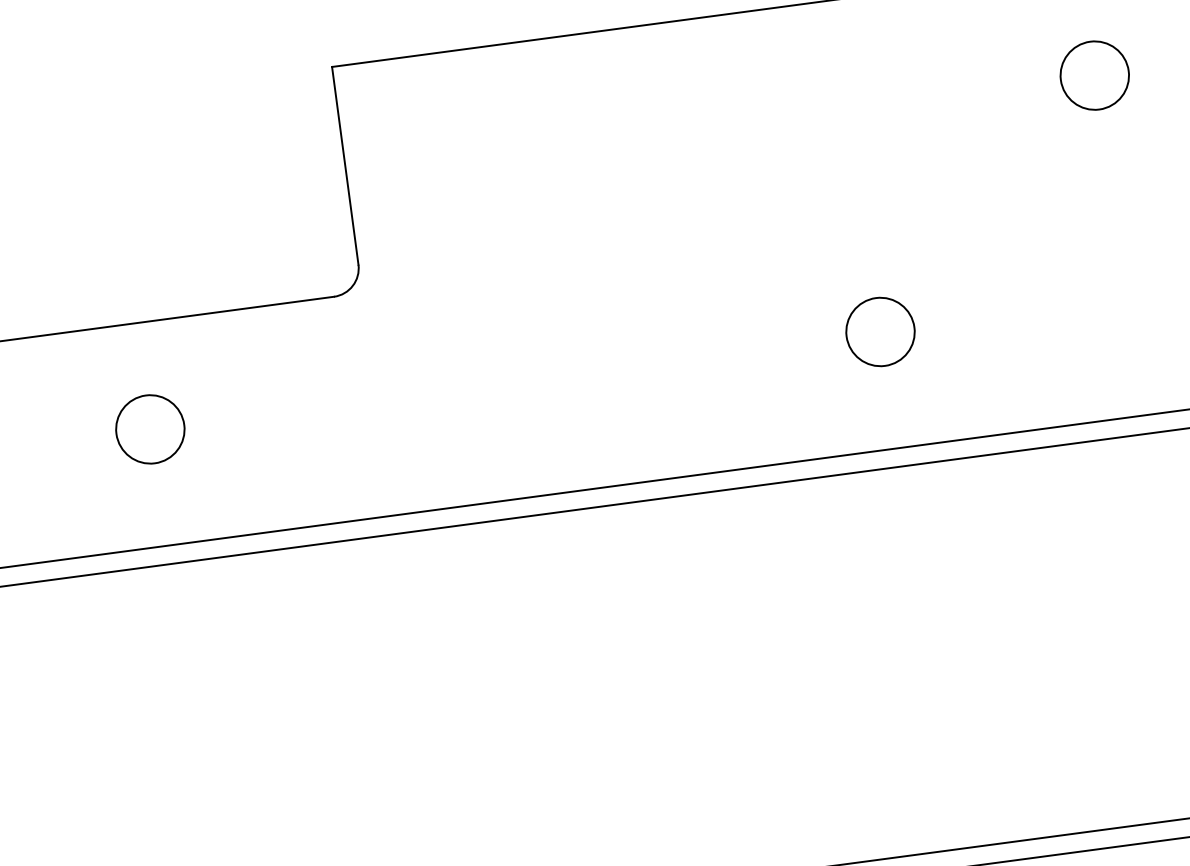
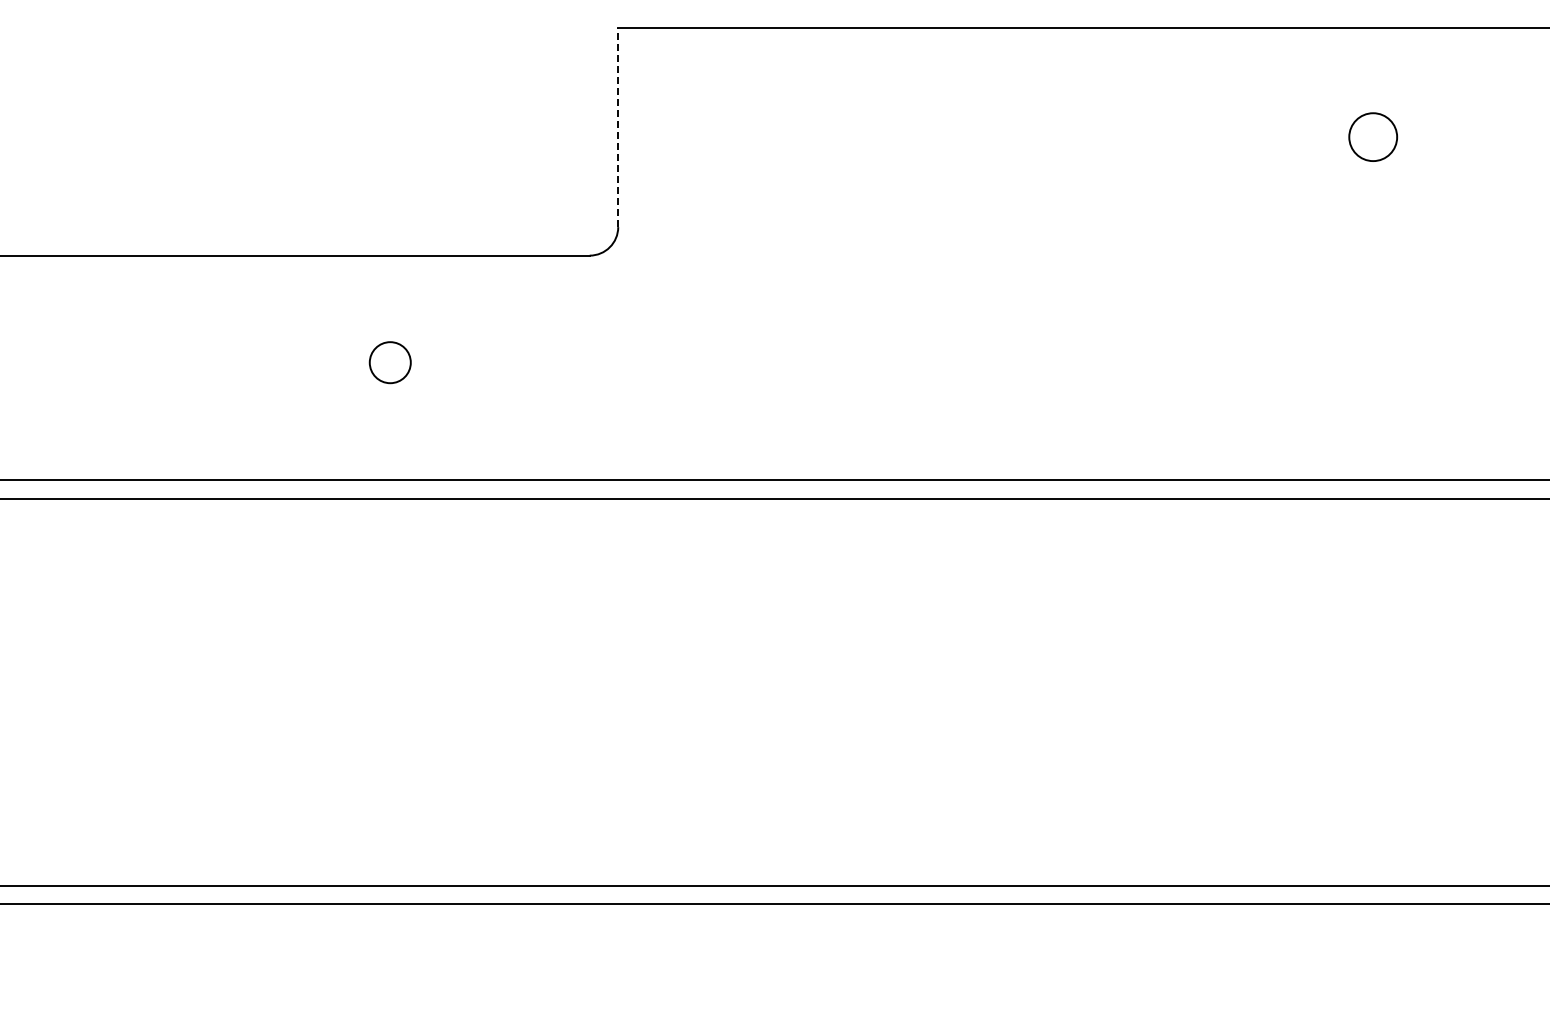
circle: (1095, 76) -> (1373, 137), size x0.7
line: (345, 165) -> (618, 127), solid -> dashed
circle: (880, 331) -> (1126, 362), removed
circle: (150, 429) -> (390, 362), size x0.6

